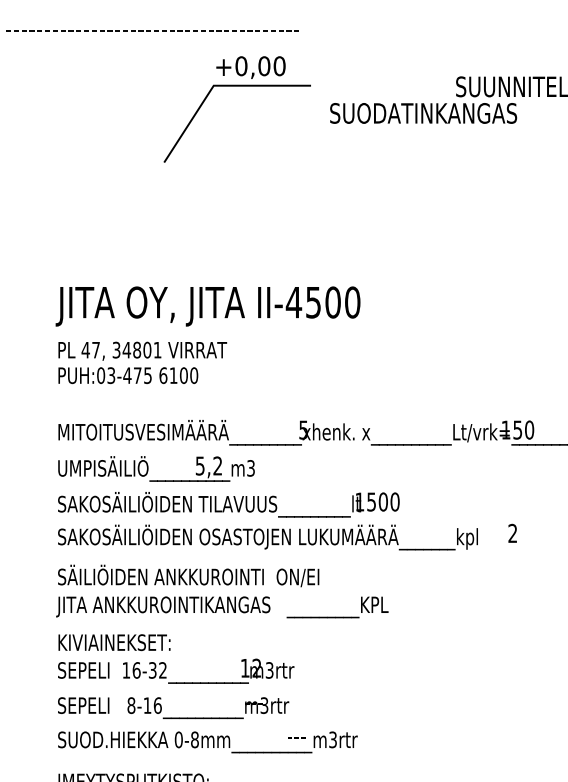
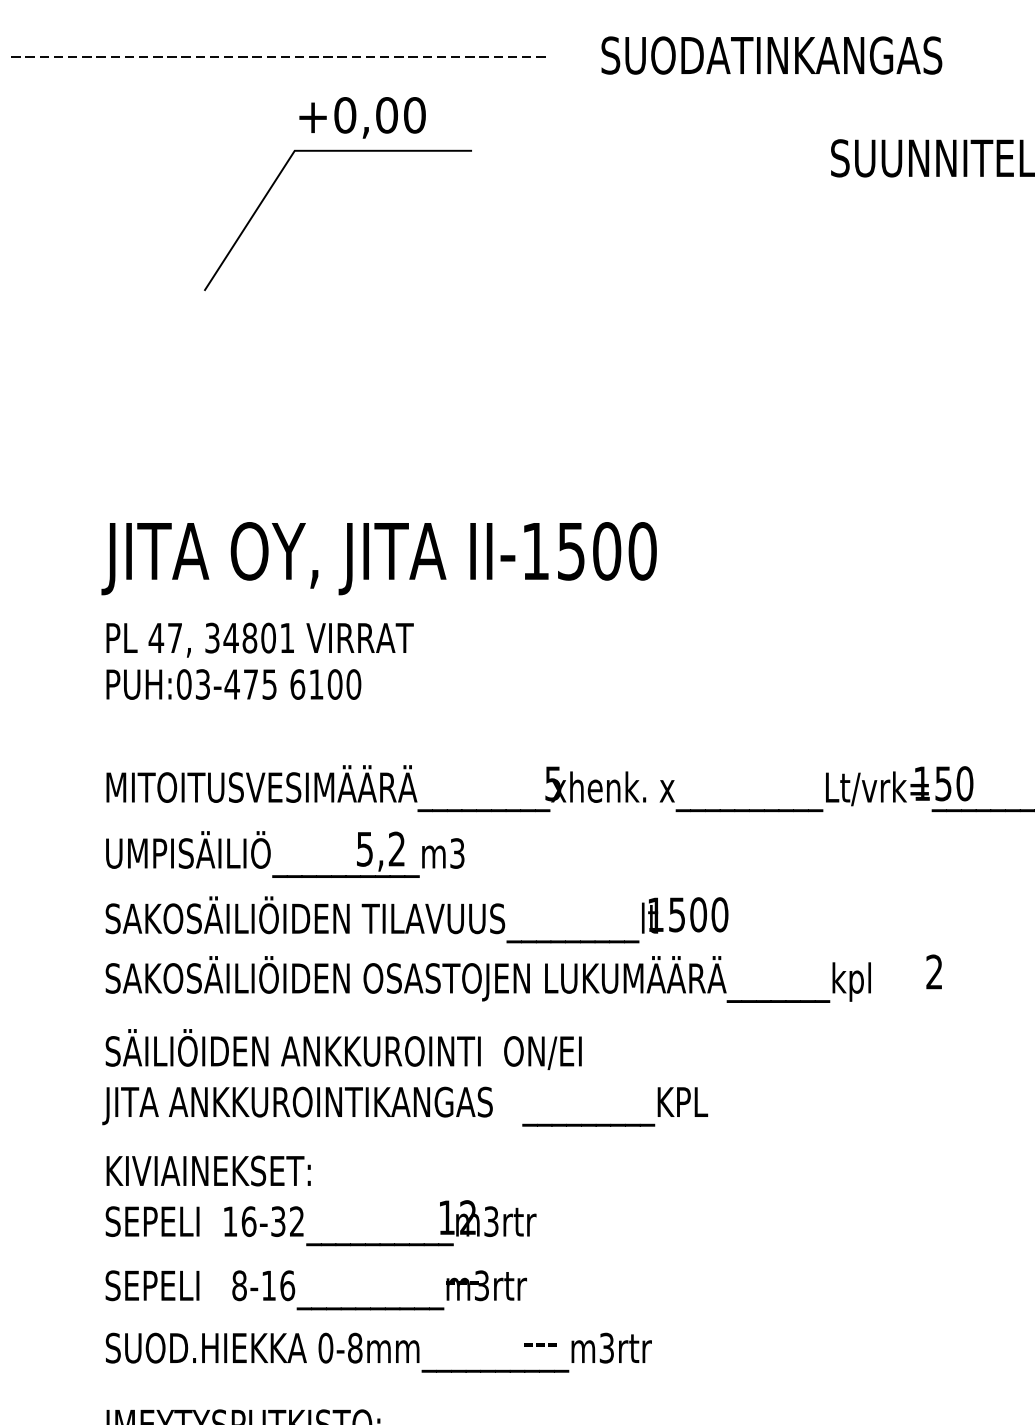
part: (236, 86) -> (336, 152), moved
text: (423, 113) -> (771, 55), moved
text: (293, 302) -> (534, 551), II-4500 -> II-1500

